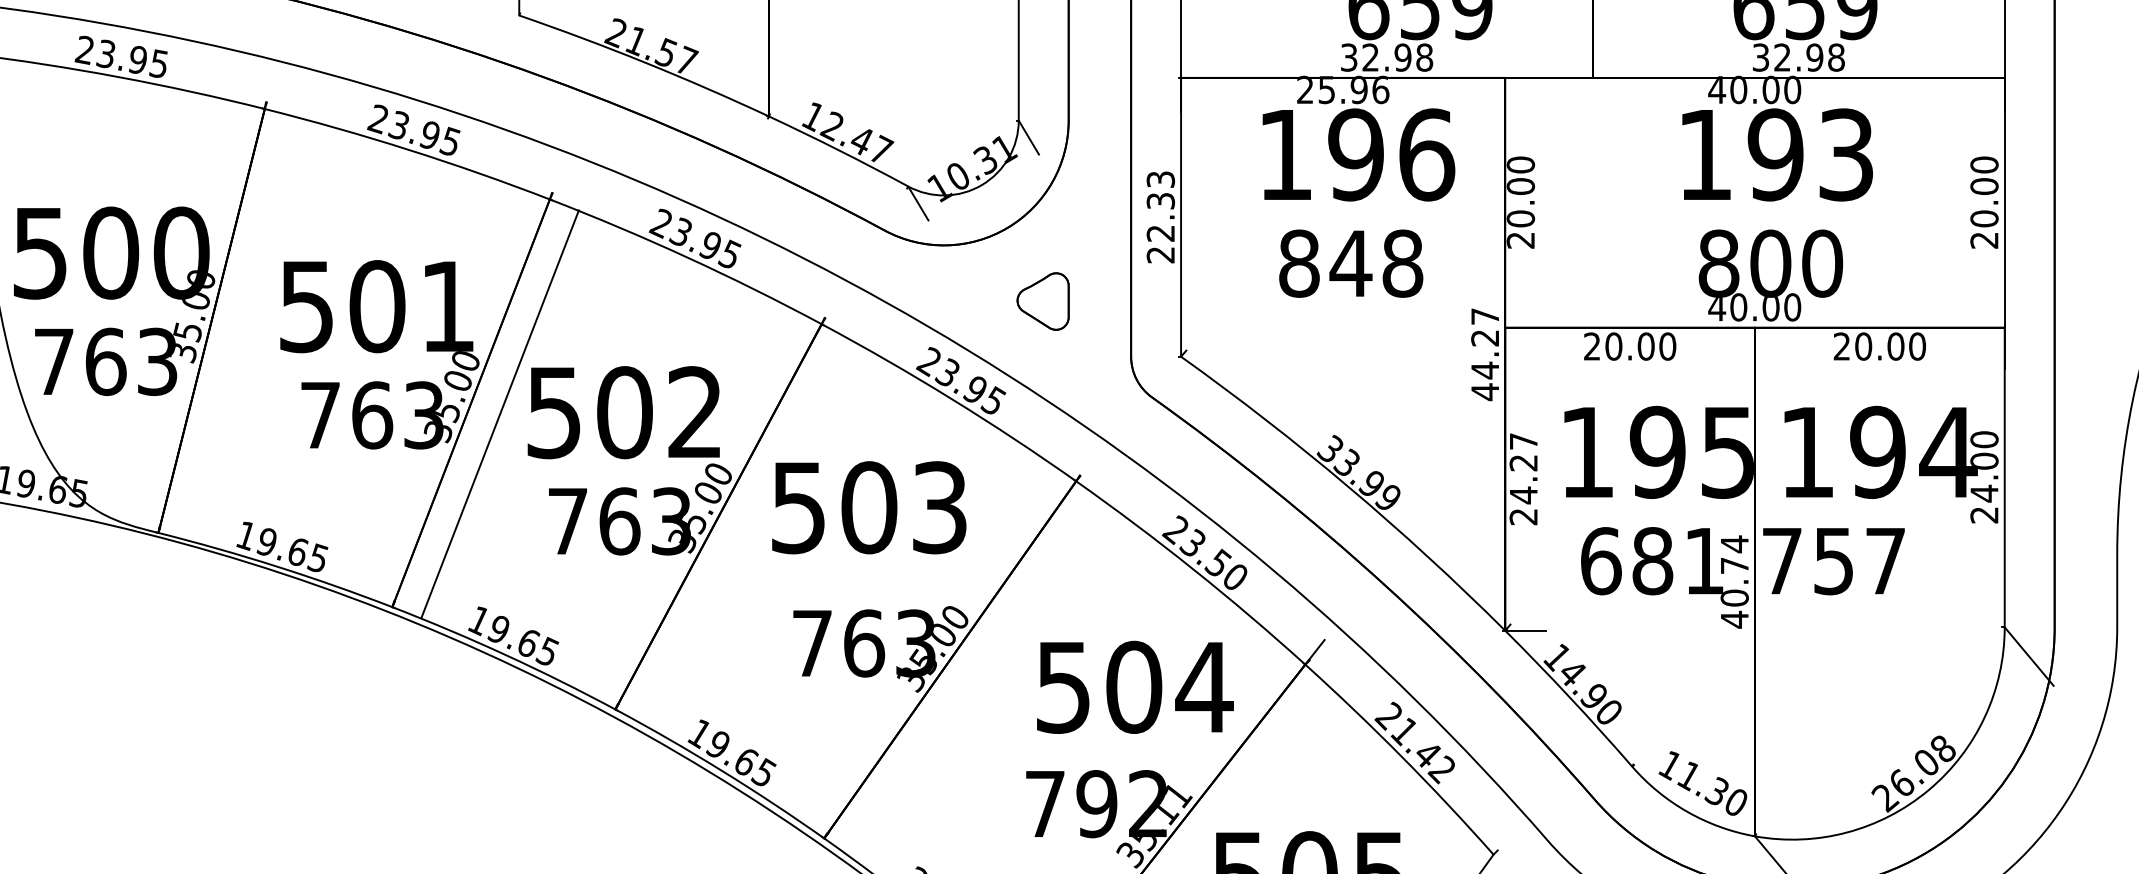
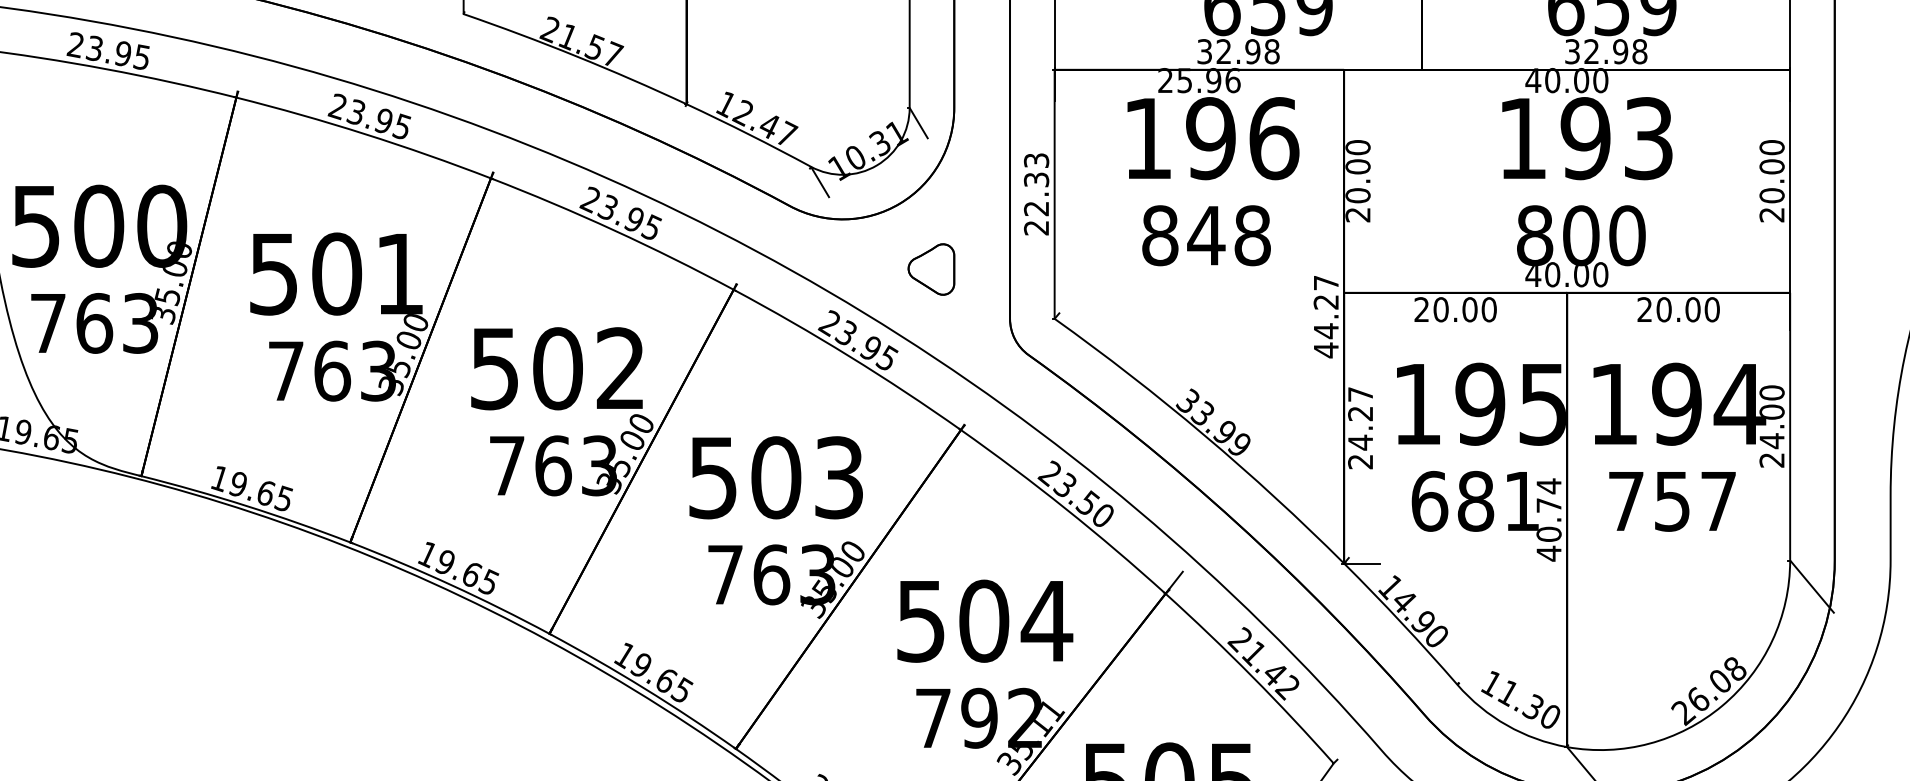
line: (499, 414) -> (420, 360), moved
text: (869, 507) -> (776, 477), moved
text: (1833, 561) -> (1672, 501), moved
text: (1135, 686) -> (985, 620), moved

